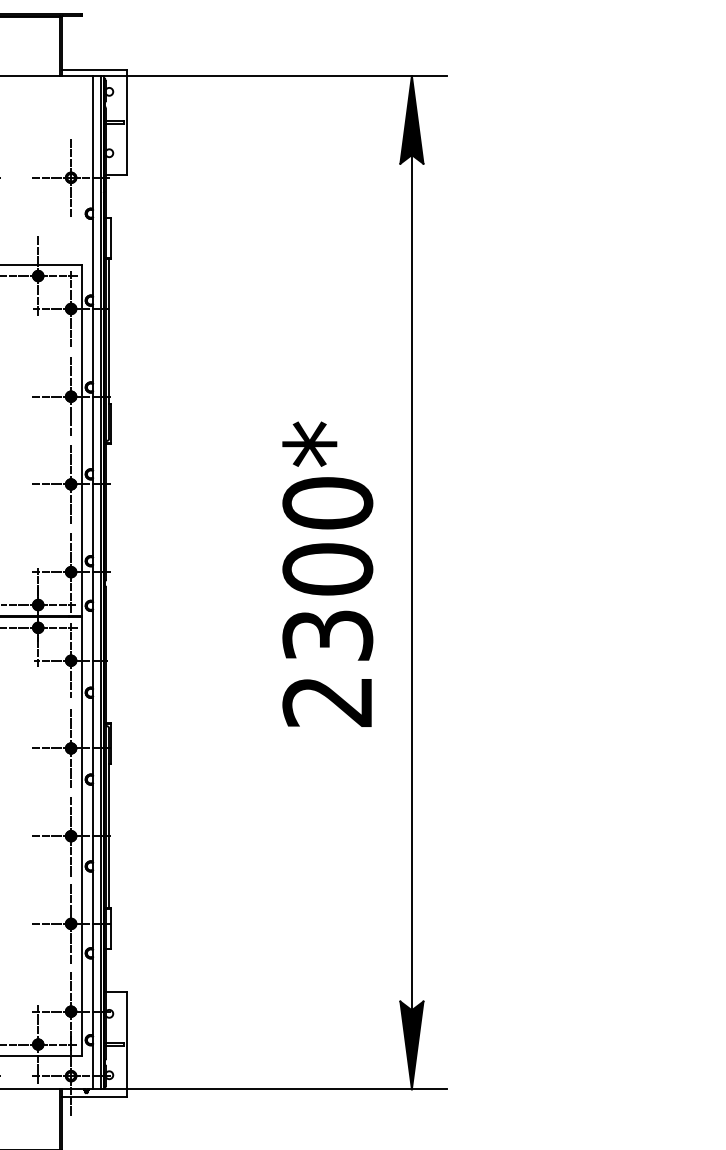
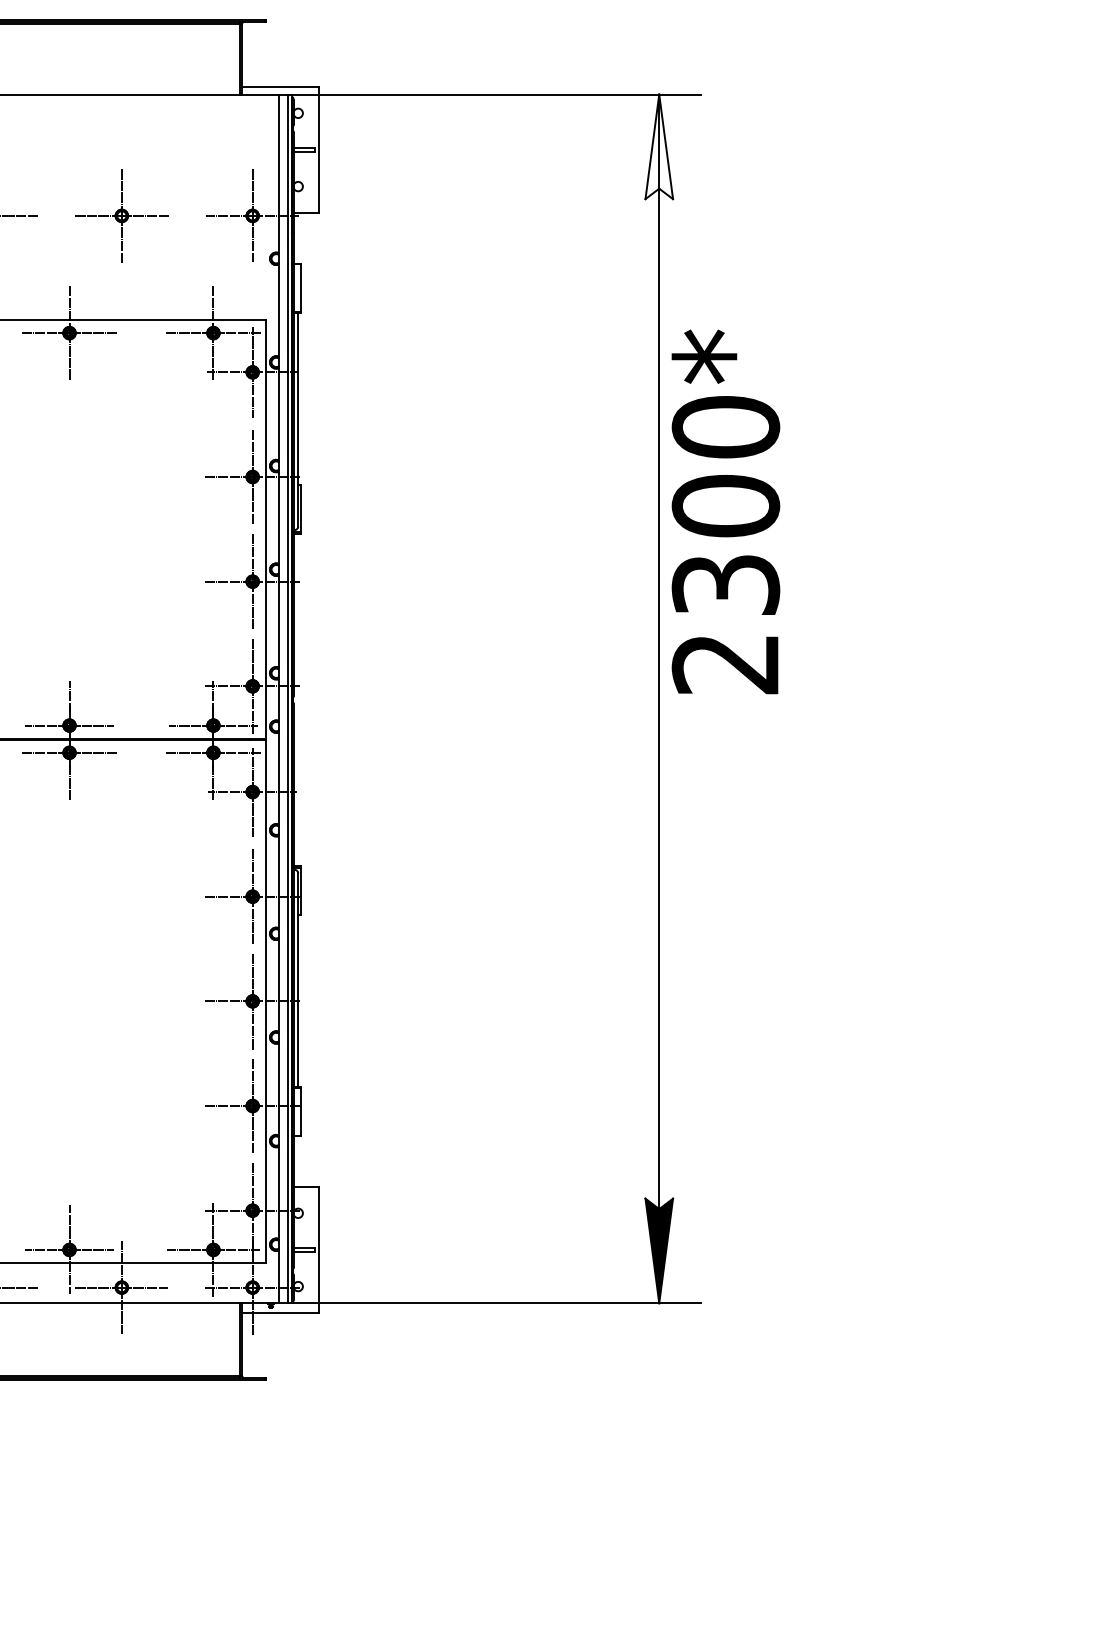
fill: (412, 119) -> (659, 146), removed
text: (327, 573) -> (725, 511), moved

